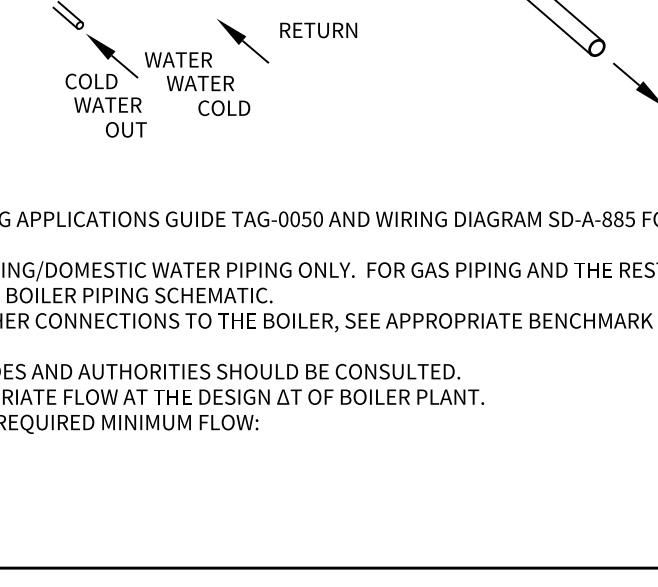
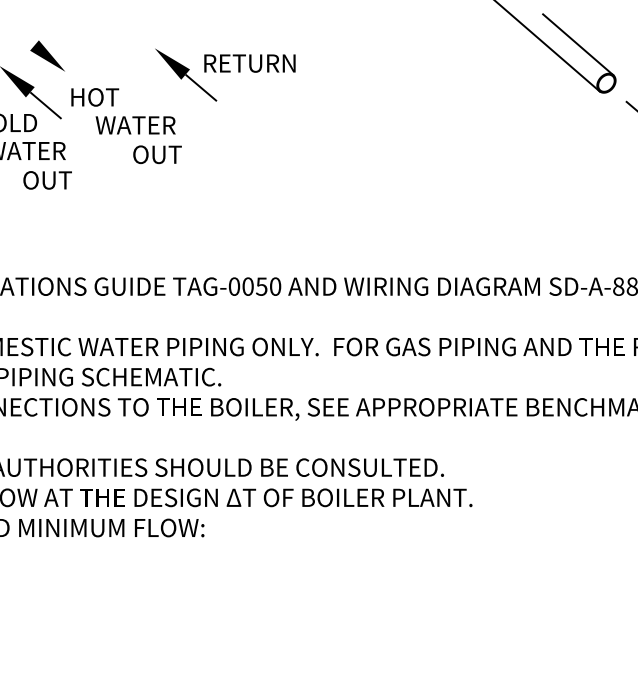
part: (125, 24) -> (46, 55), added
text: (318, 30) -> (249, 63), moved
text: (178, 59) -> (109, 96), WATER -> HOT
text: (225, 108) -> (165, 155), COLD -> OUT

